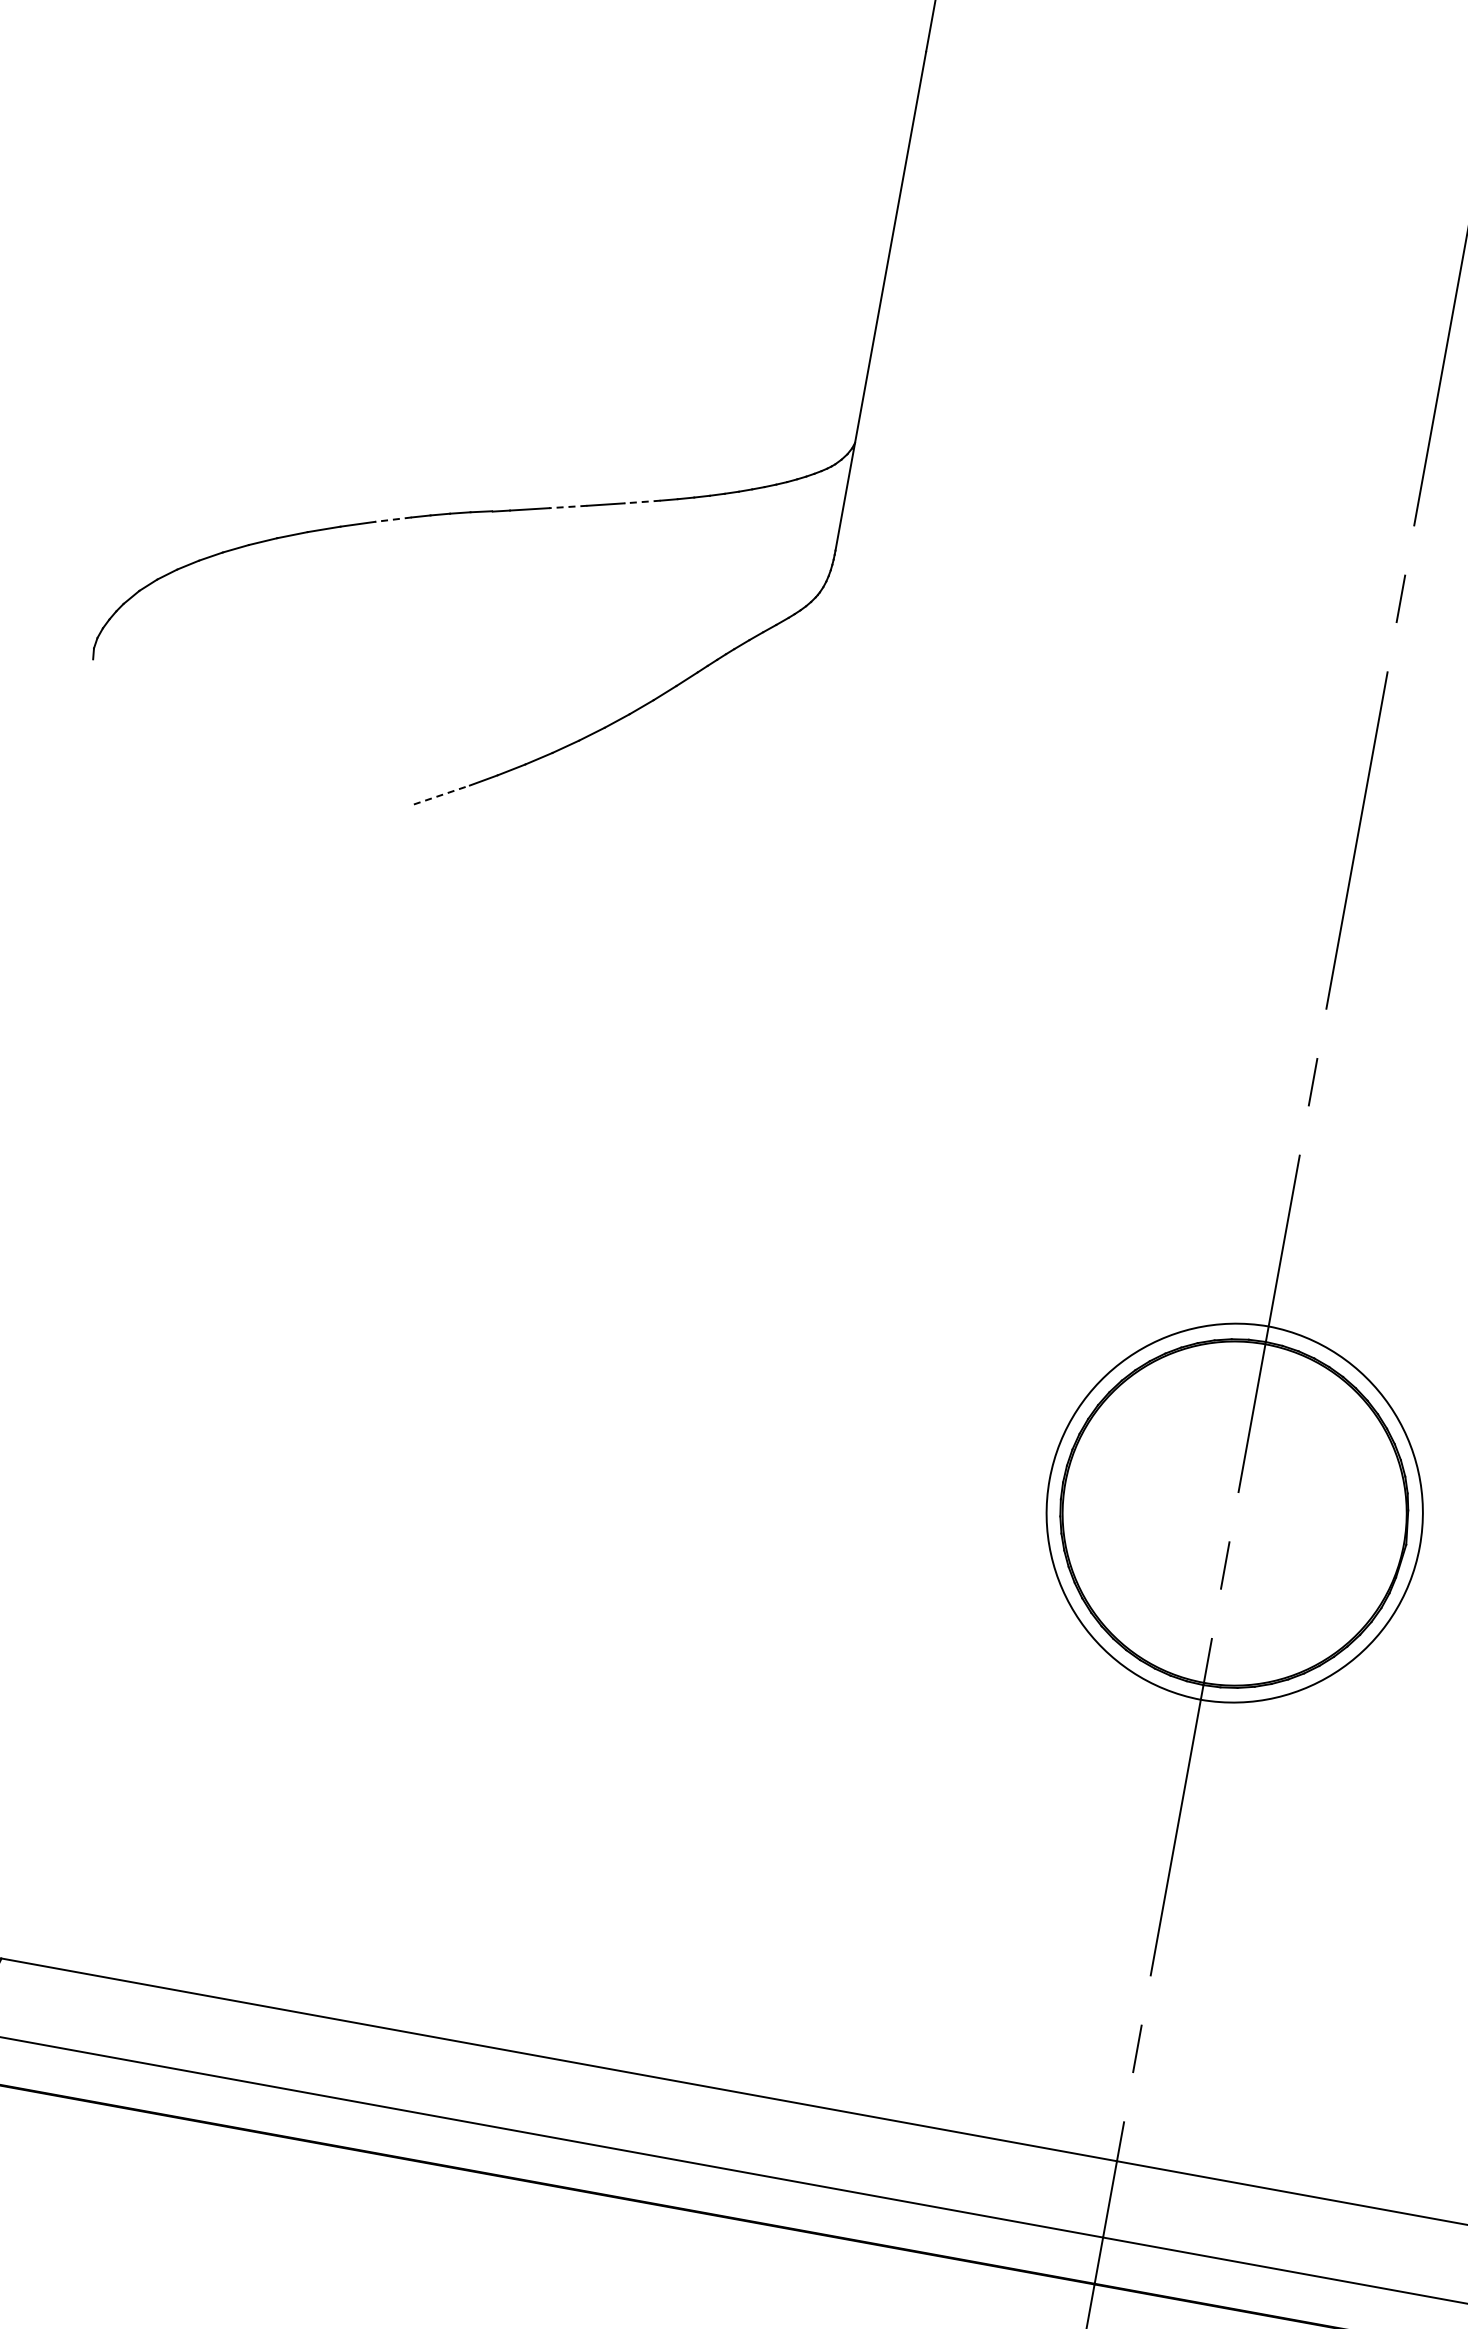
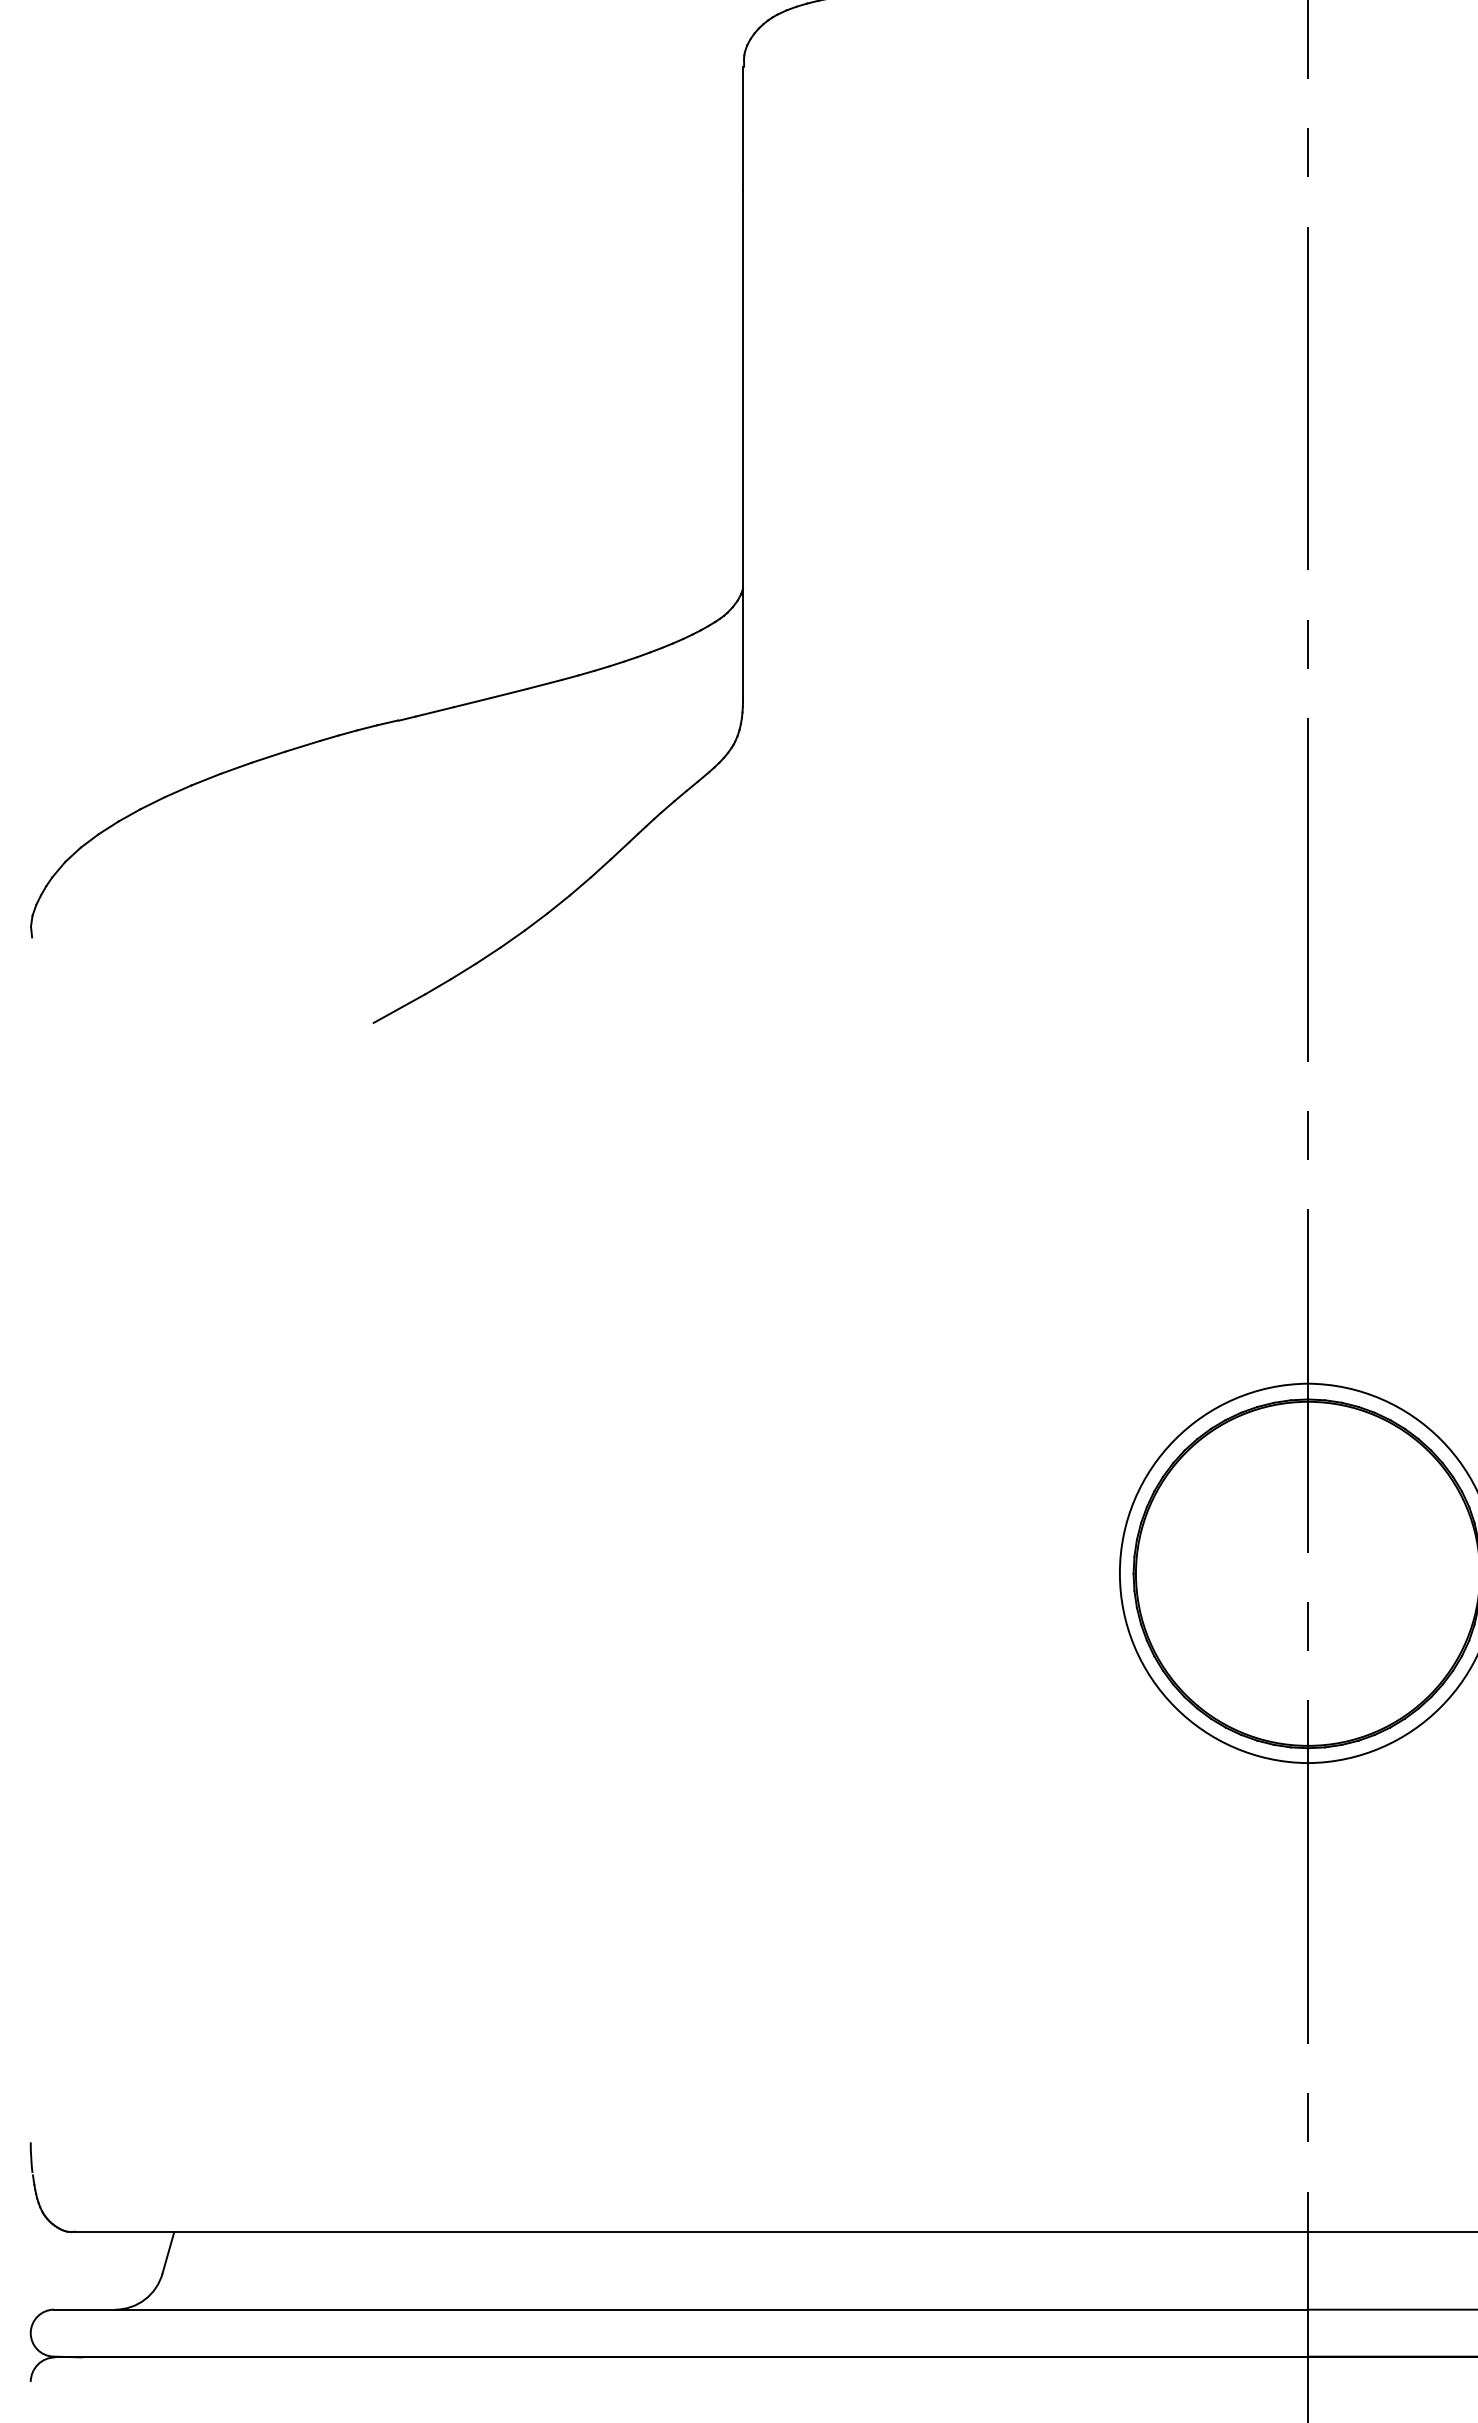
line: (642, 502) -> (544, 684), dashed -> solid
line: (567, 506) -> (471, 702), dashed -> solid
line: (393, 519) -> (302, 746), dashed -> solid
line: (441, 794) -> (399, 1008), dashed -> solid

